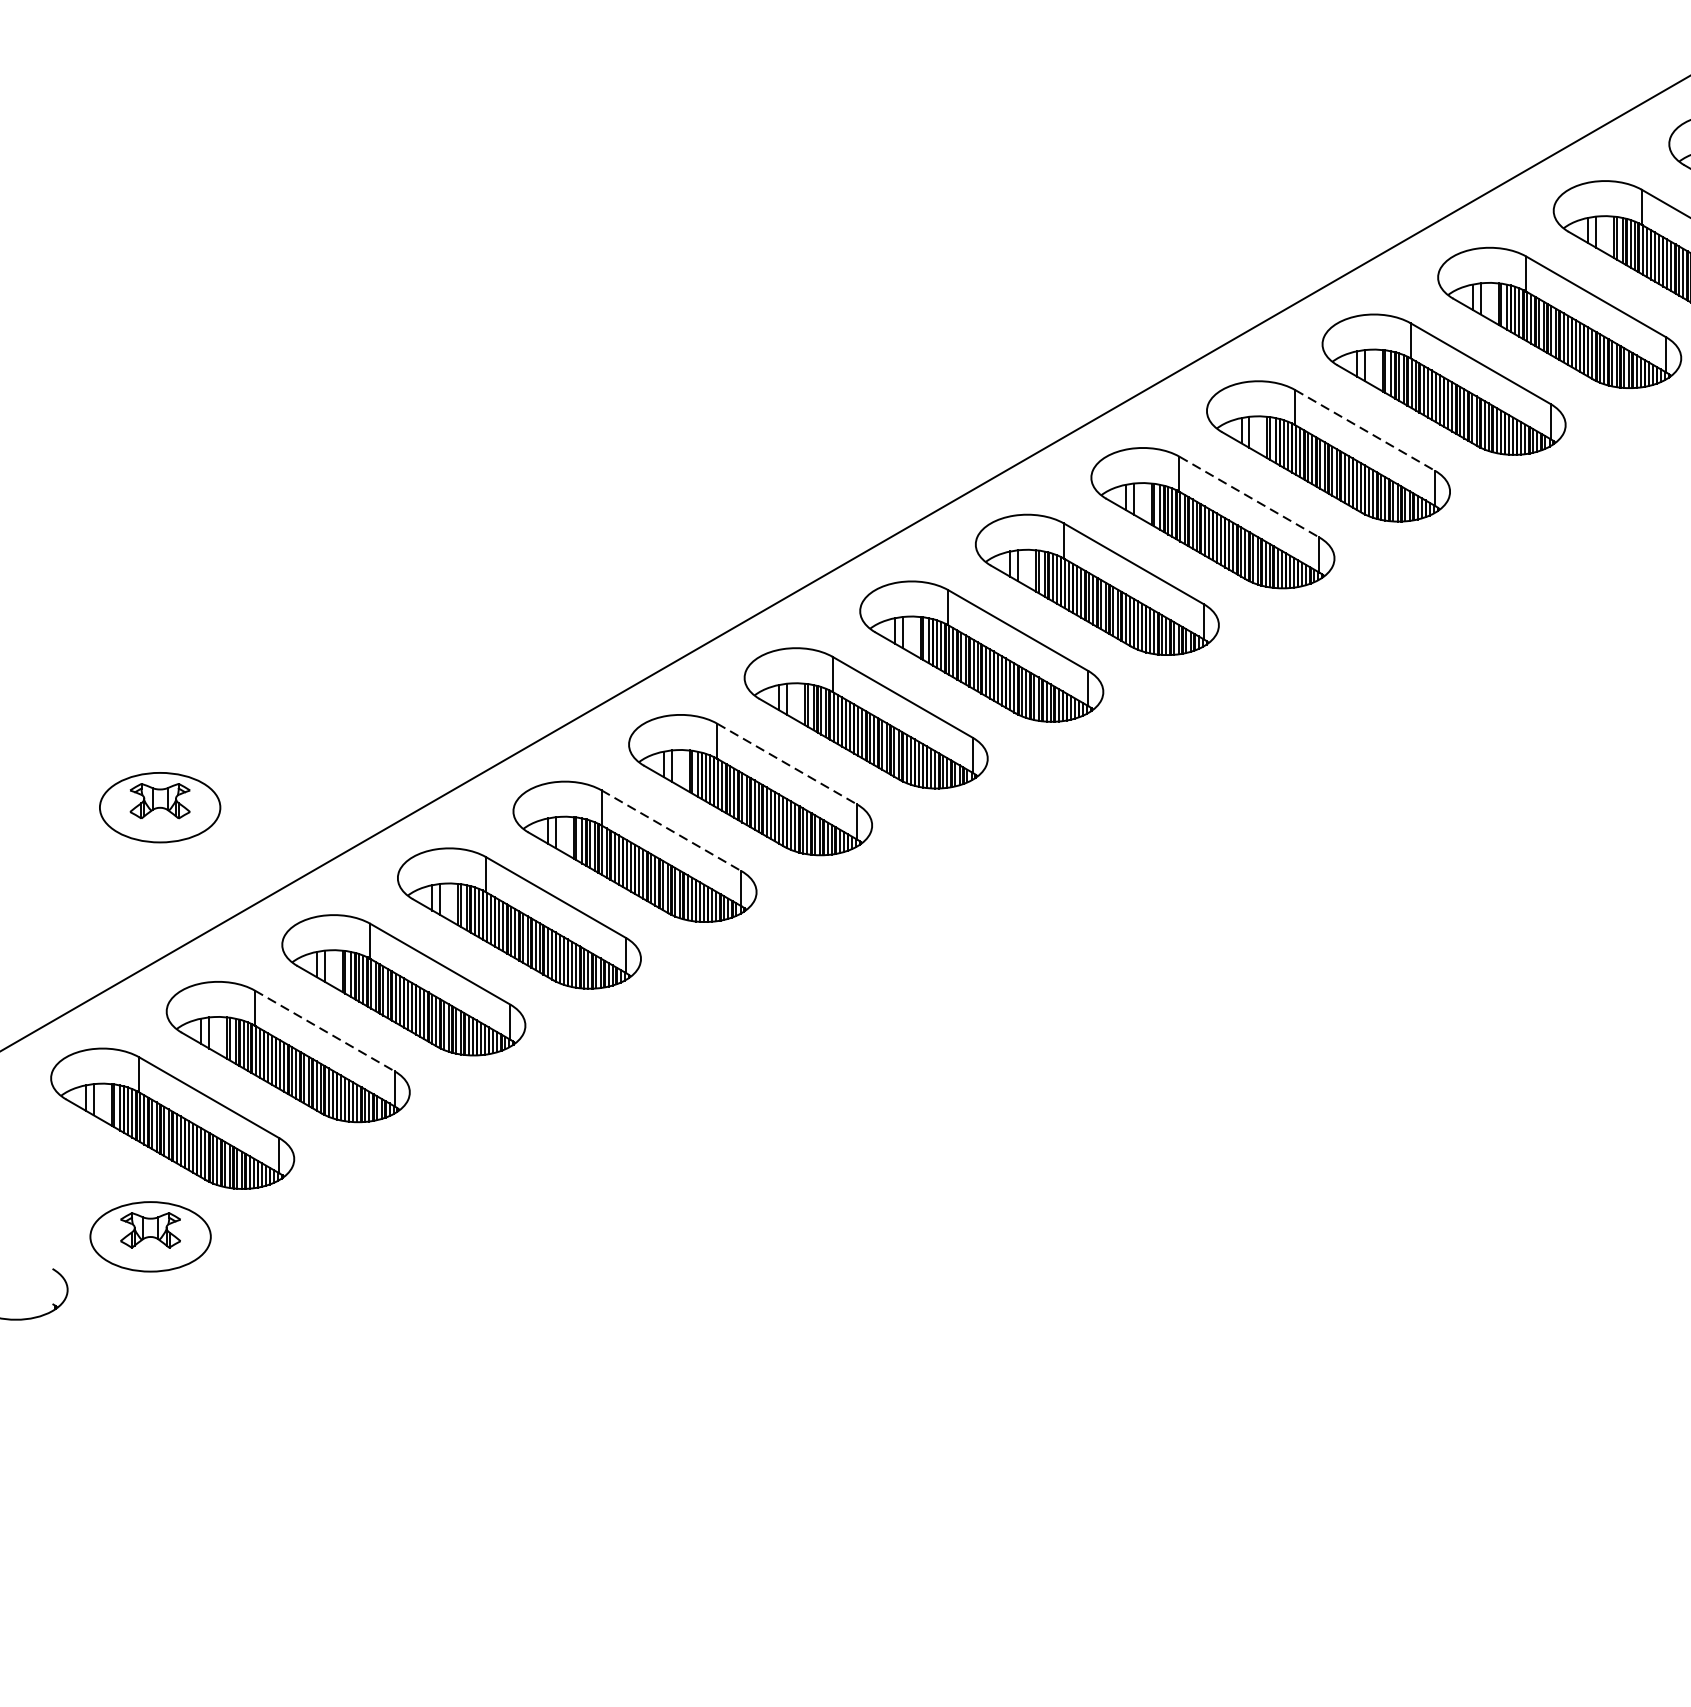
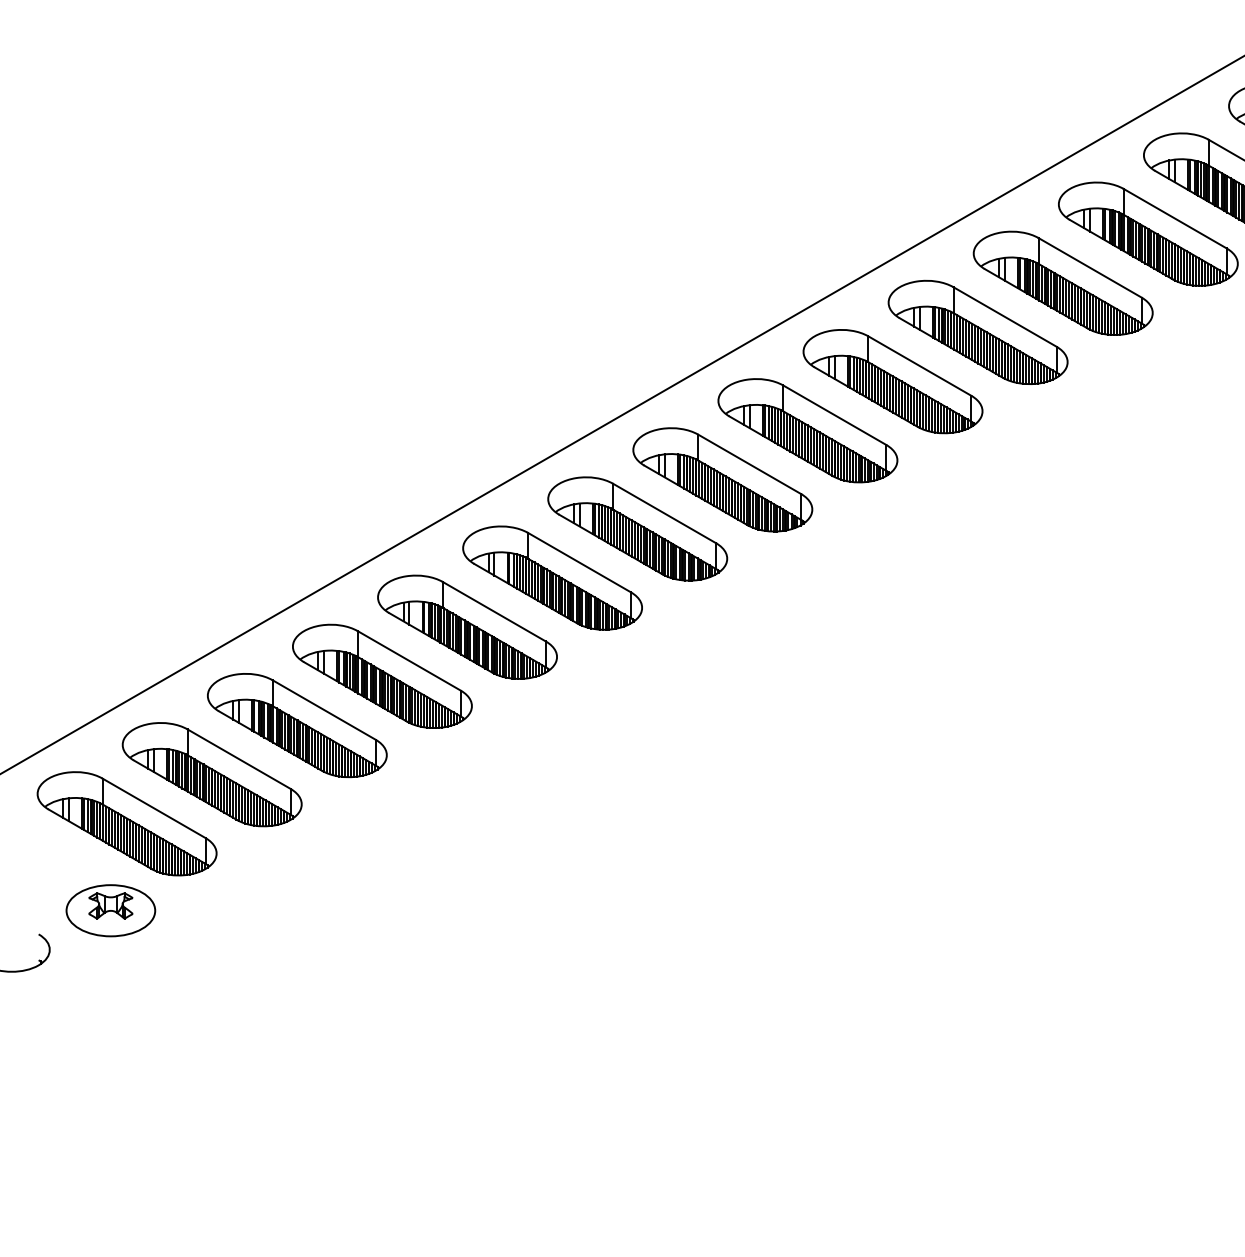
line: (1365, 431) -> (1005, 317), dashed -> solid
line: (1250, 497) -> (920, 366), dashed -> solid
line: (787, 763) -> (579, 562), dashed -> solid
part: (159, 807) -> (117, 594), removed
line: (671, 831) -> (494, 612), dashed -> solid
line: (325, 1031) -> (239, 759), dashed -> solid

